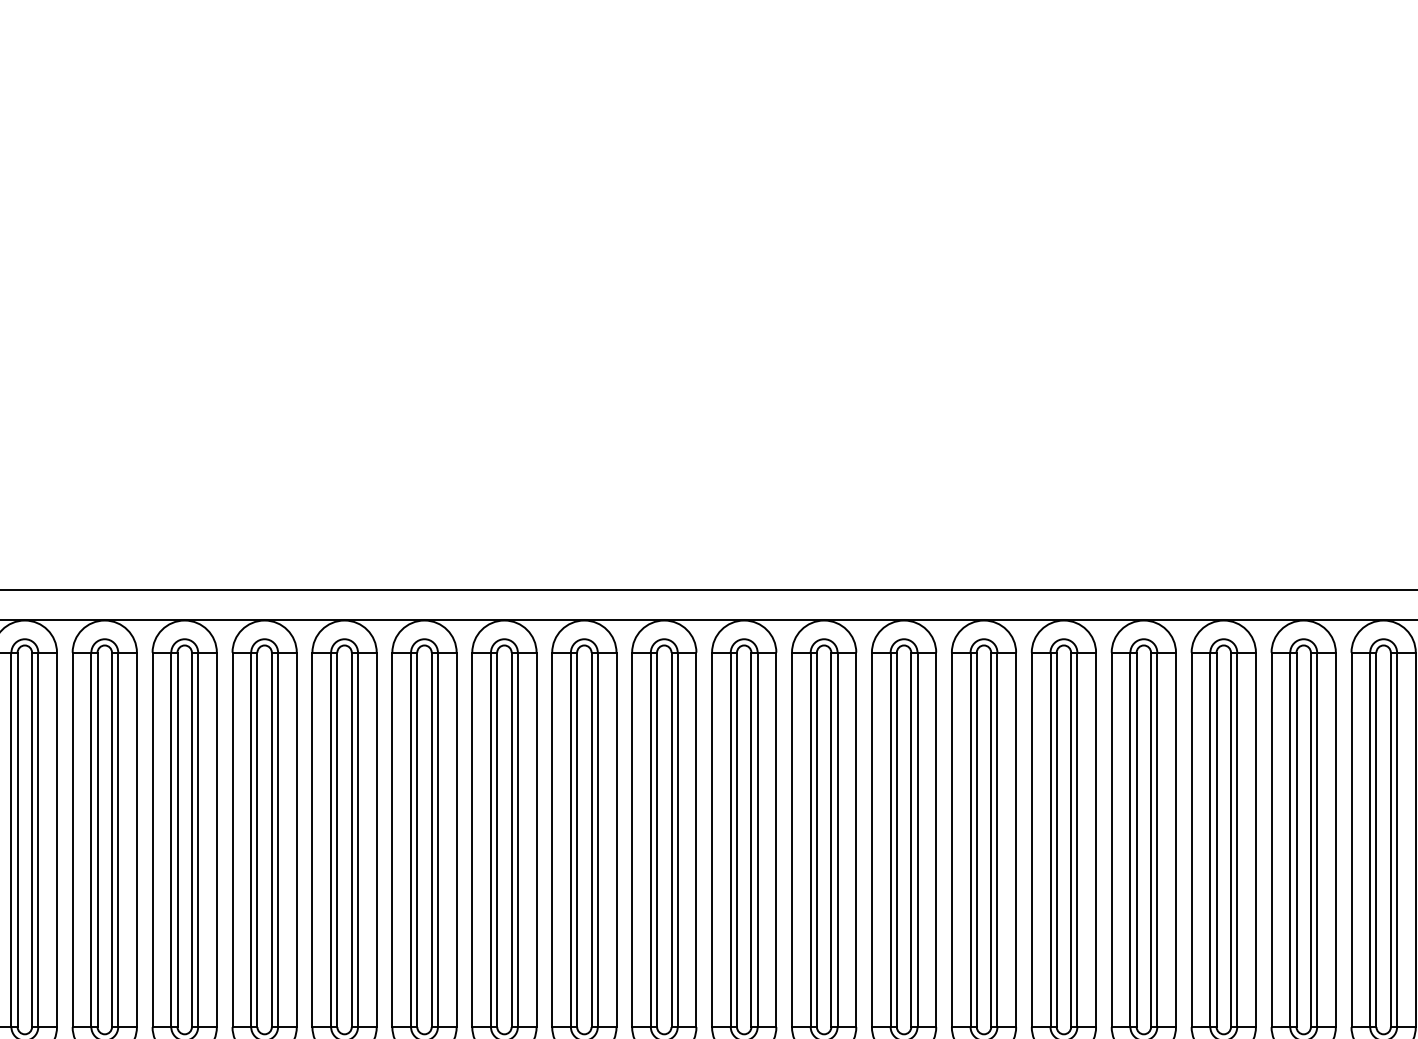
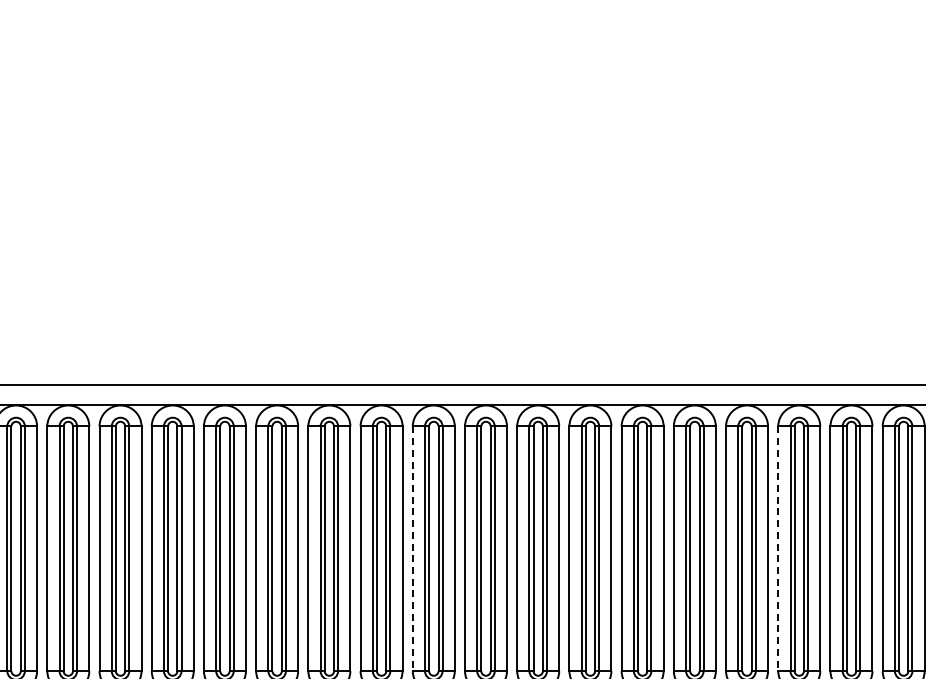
line: (631, 840) -> (412, 549), solid -> dashed
line: (1191, 840) -> (778, 549), solid -> dashed

